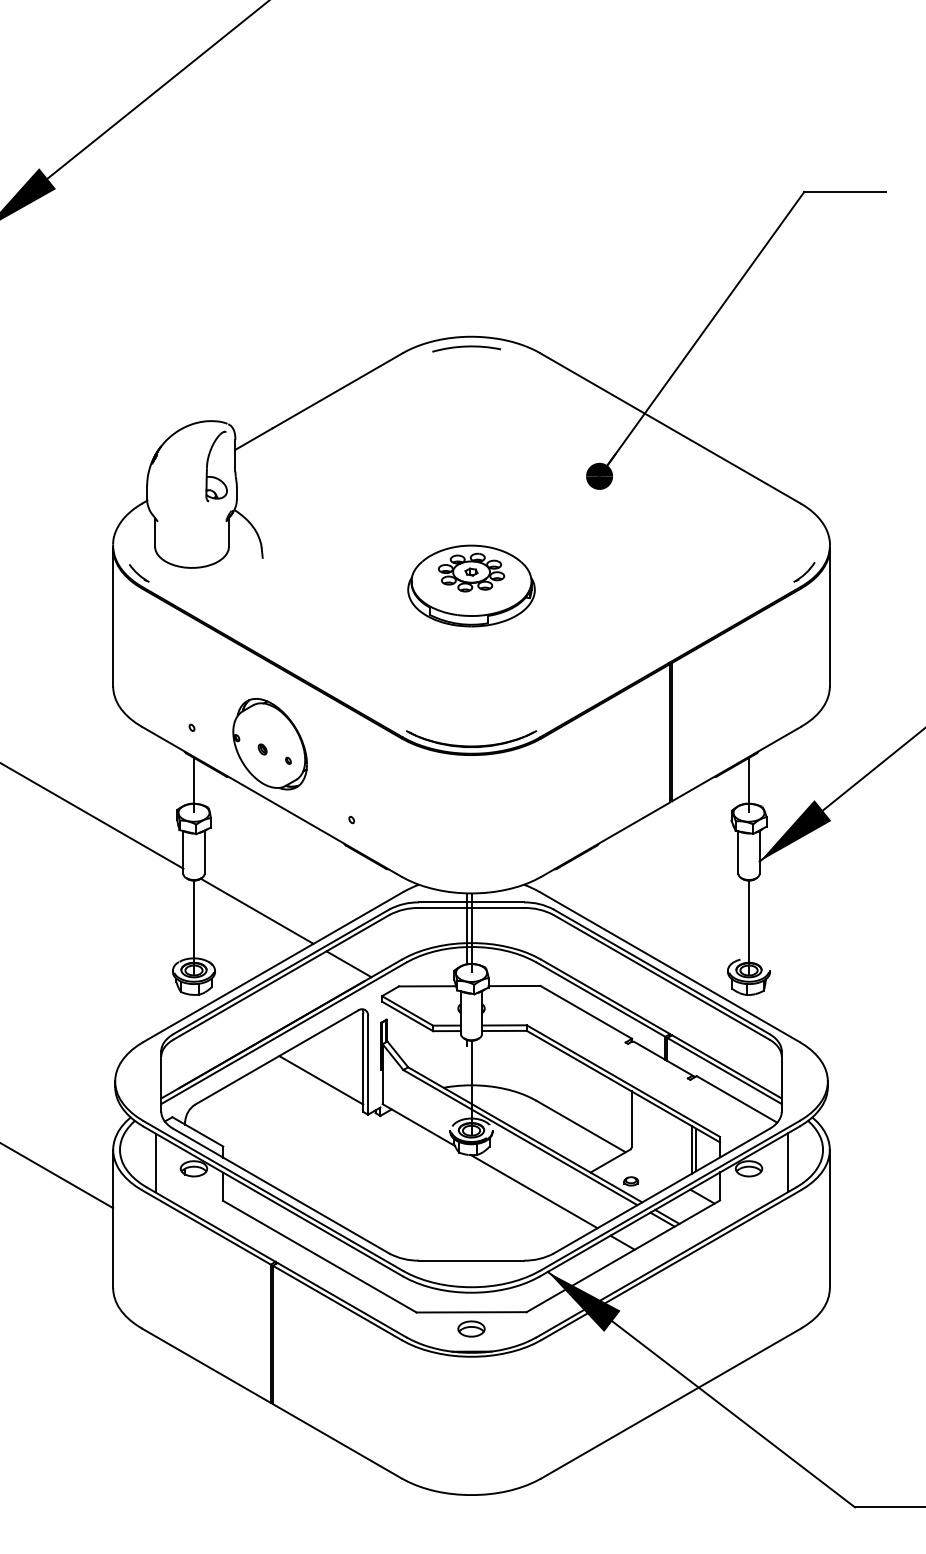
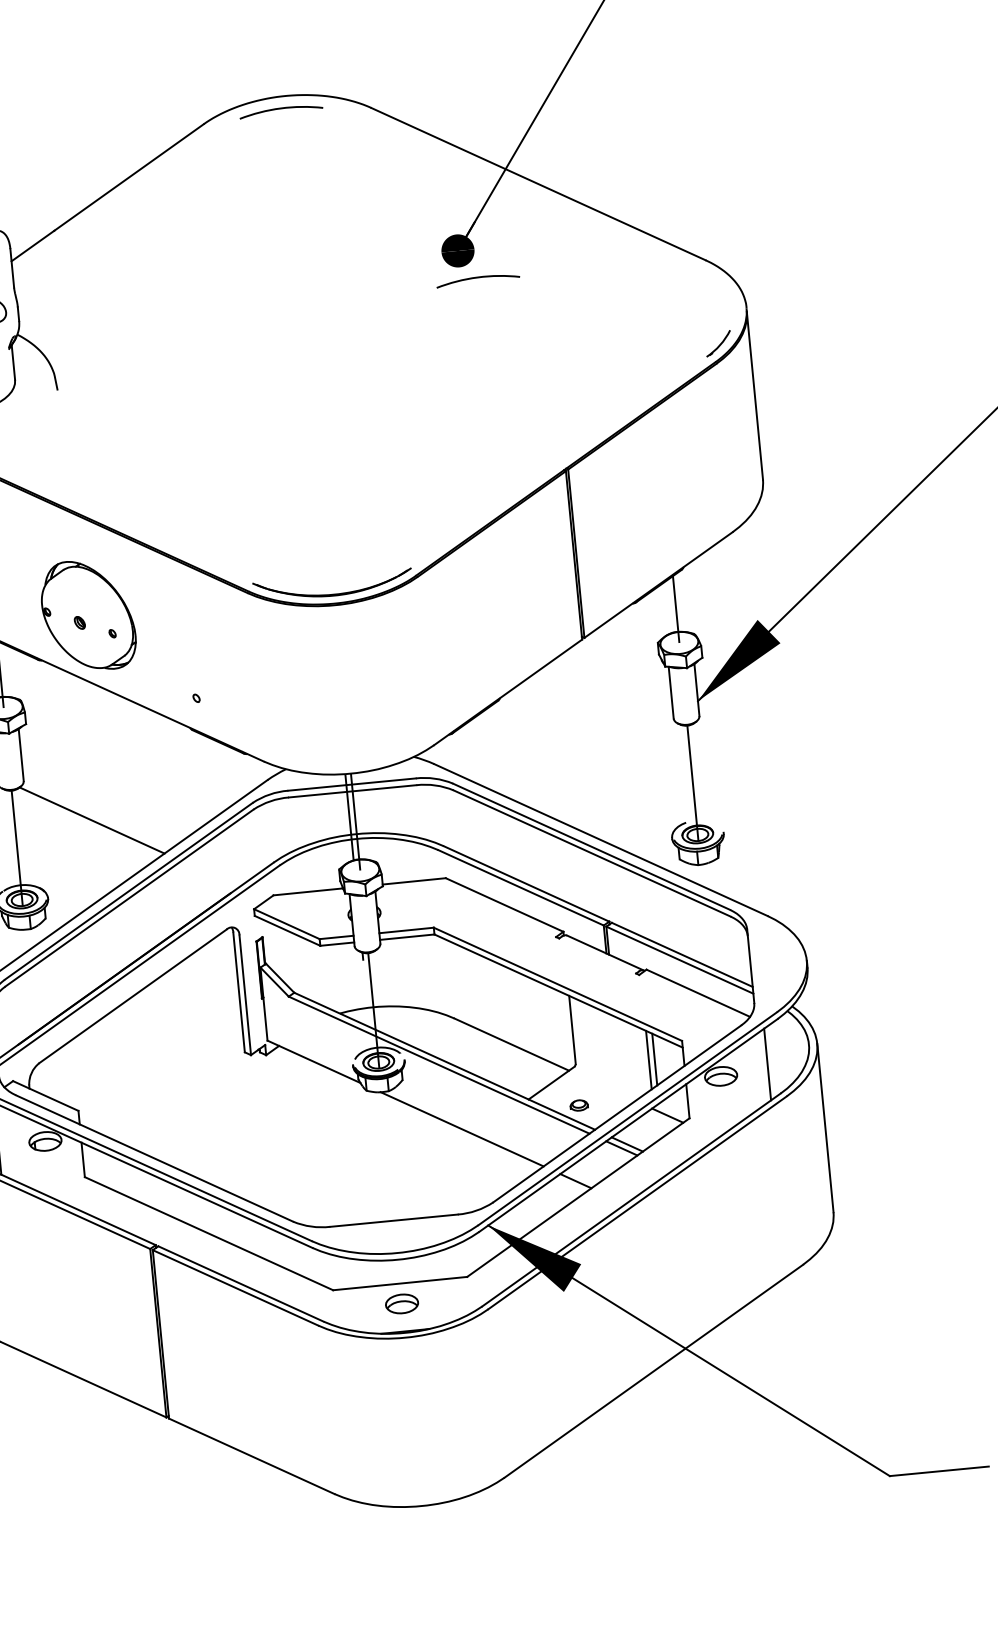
arc: (613, 500) -> (477, 278), added
part: (471, 585) -> (314, 398), removed
line: (348, 964) -> (209, 874), removed
line: (321, 1080) -> (190, 1018), removed

